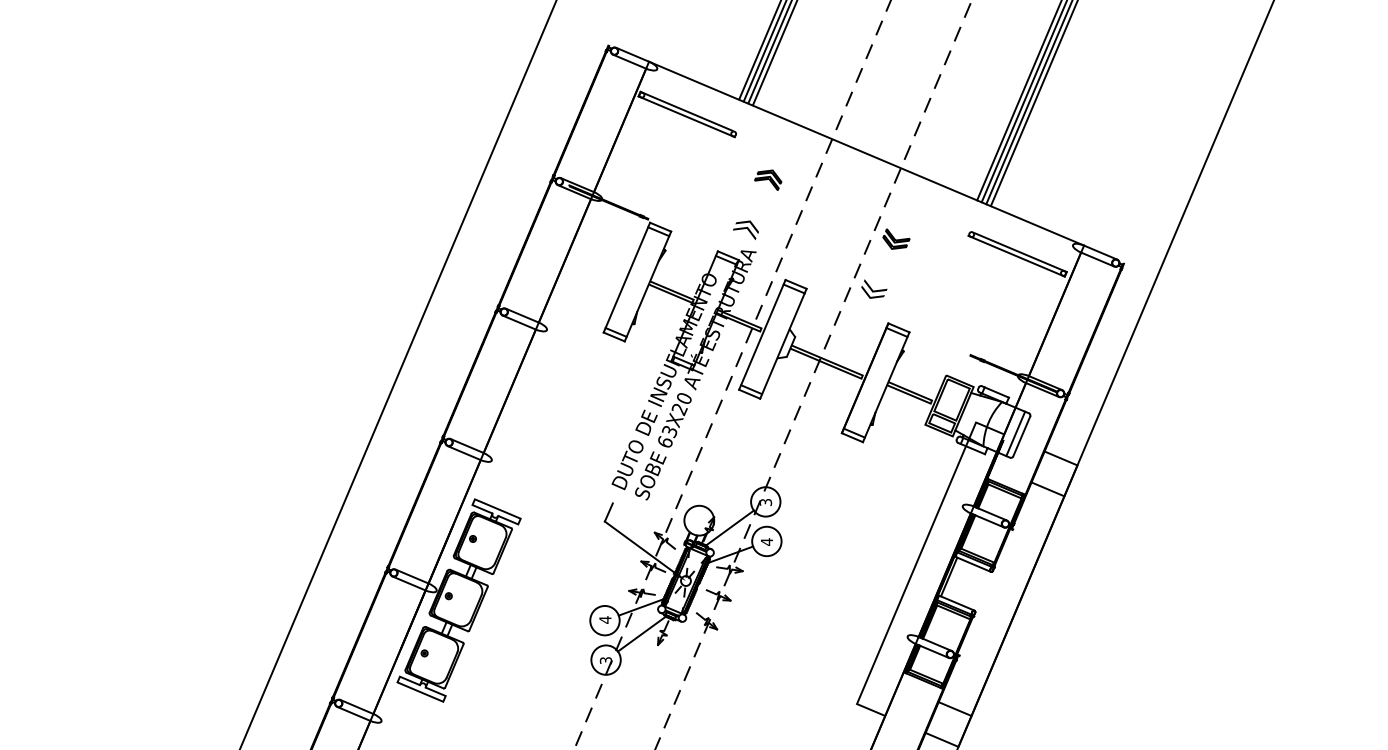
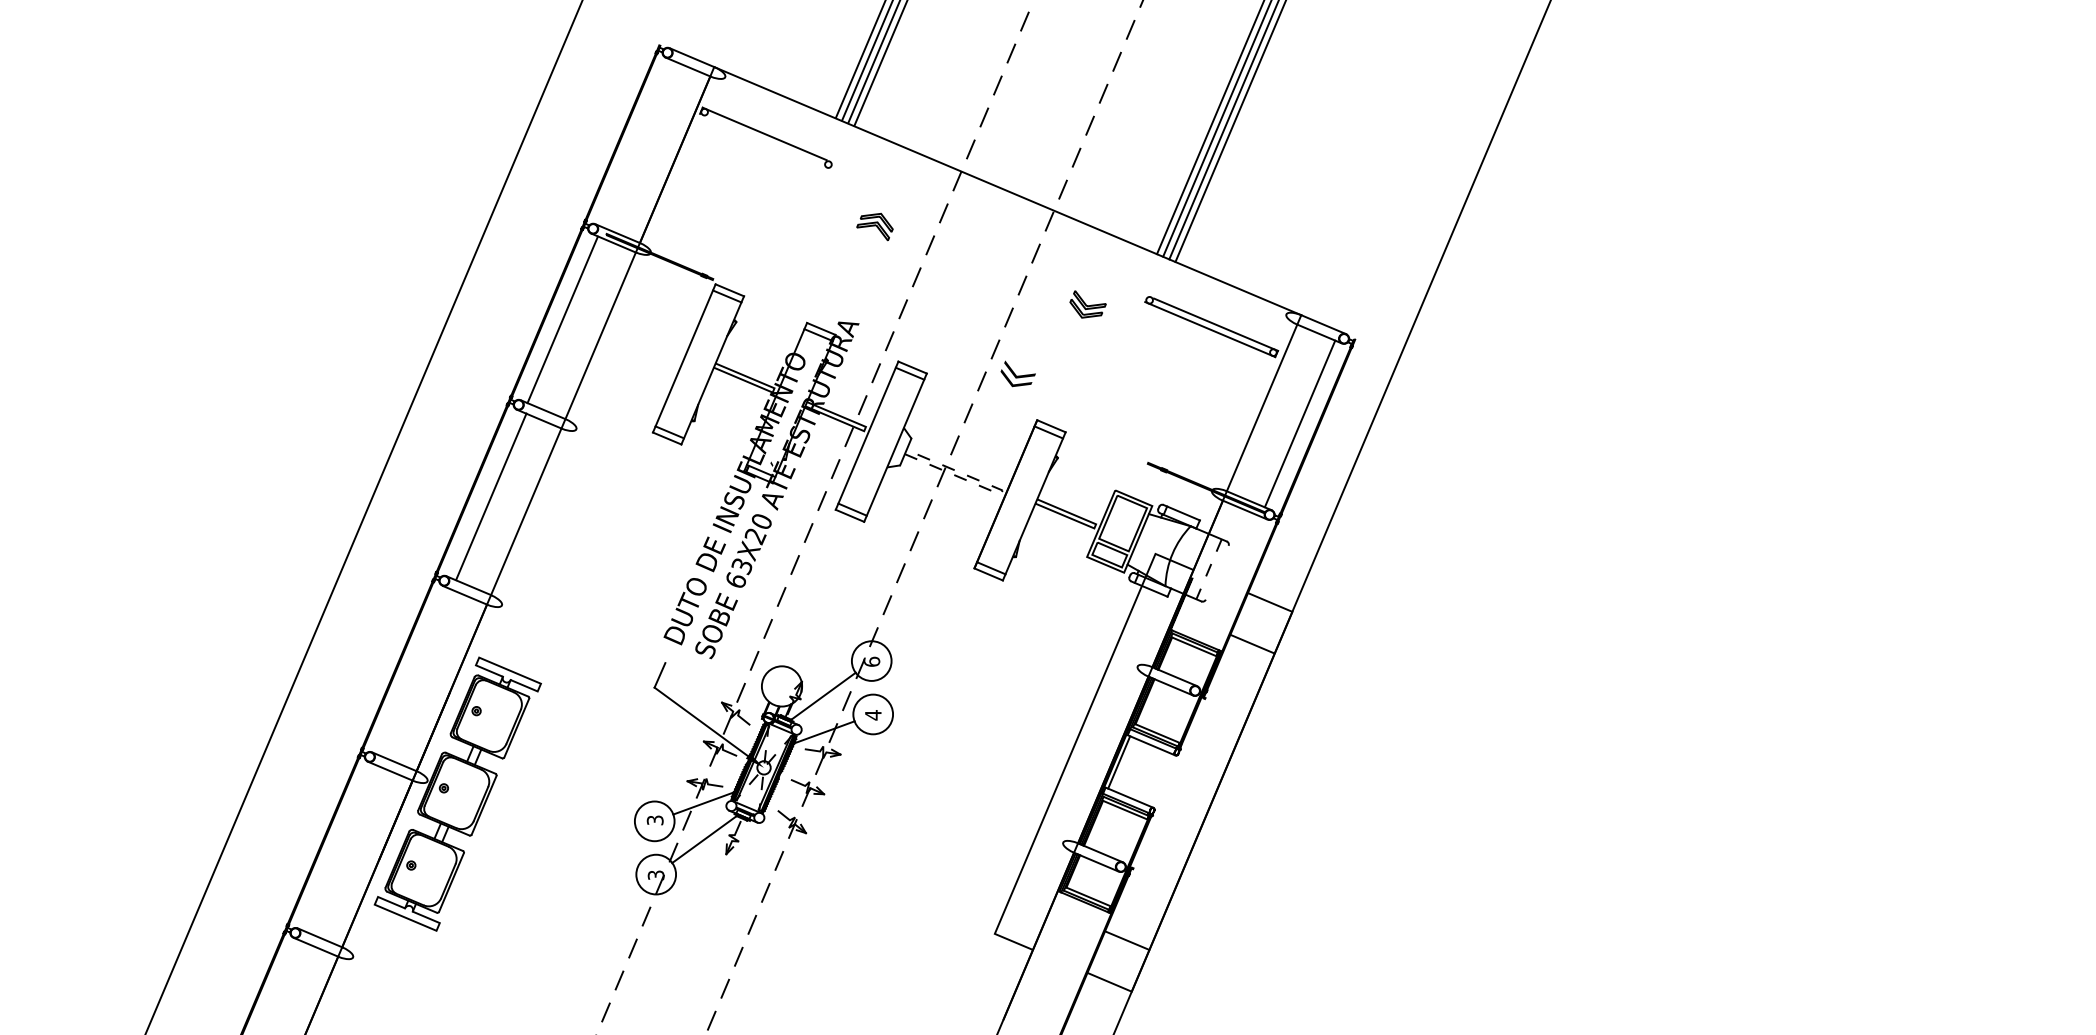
line: (687, 116) -> (765, 140), removed
part: (745, 230) -> (844, 294), removed
part: (896, 239) -> (1087, 304), moved
line: (564, 260) -> (562, 319), moved
line: (1054, 314) -> (1299, 423), moved
line: (861, 376) -> (1001, 492), solid -> dashed
line: (509, 391) -> (491, 496), moved
line: (1016, 434) -> (1209, 569), solid -> dashed
line: (1021, 436) -> (1216, 572), removed
text: (765, 502) -> (871, 661), 3 -> 6
text: (604, 620) -> (654, 820), 4 -> 3

